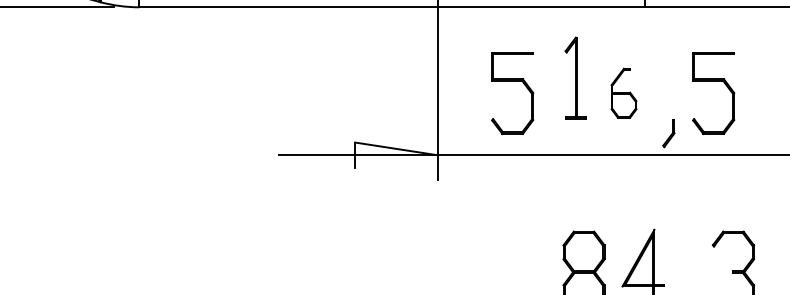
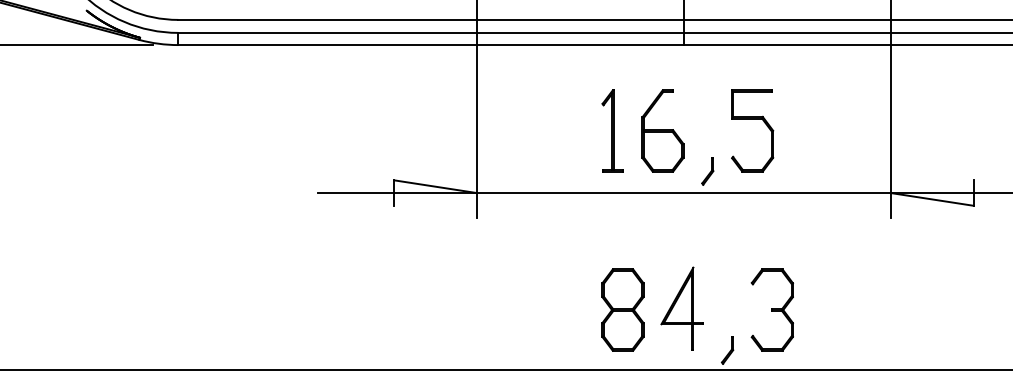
part: (575, 77) -> (612, 130), moved
part: (512, 81) -> (551, 119), removed
part: (623, 92) -> (662, 130), size x1.67

